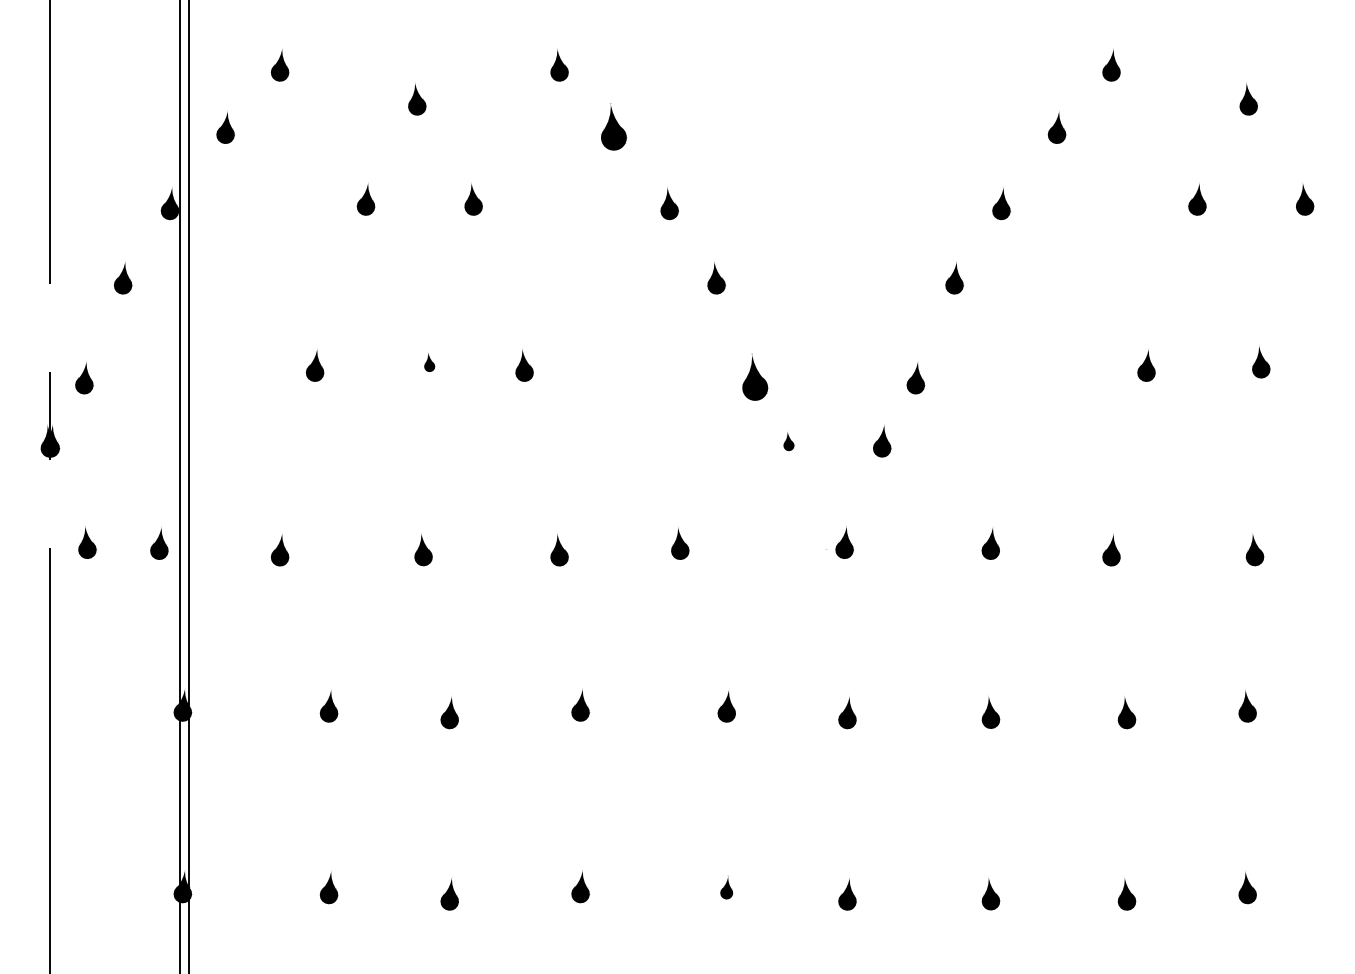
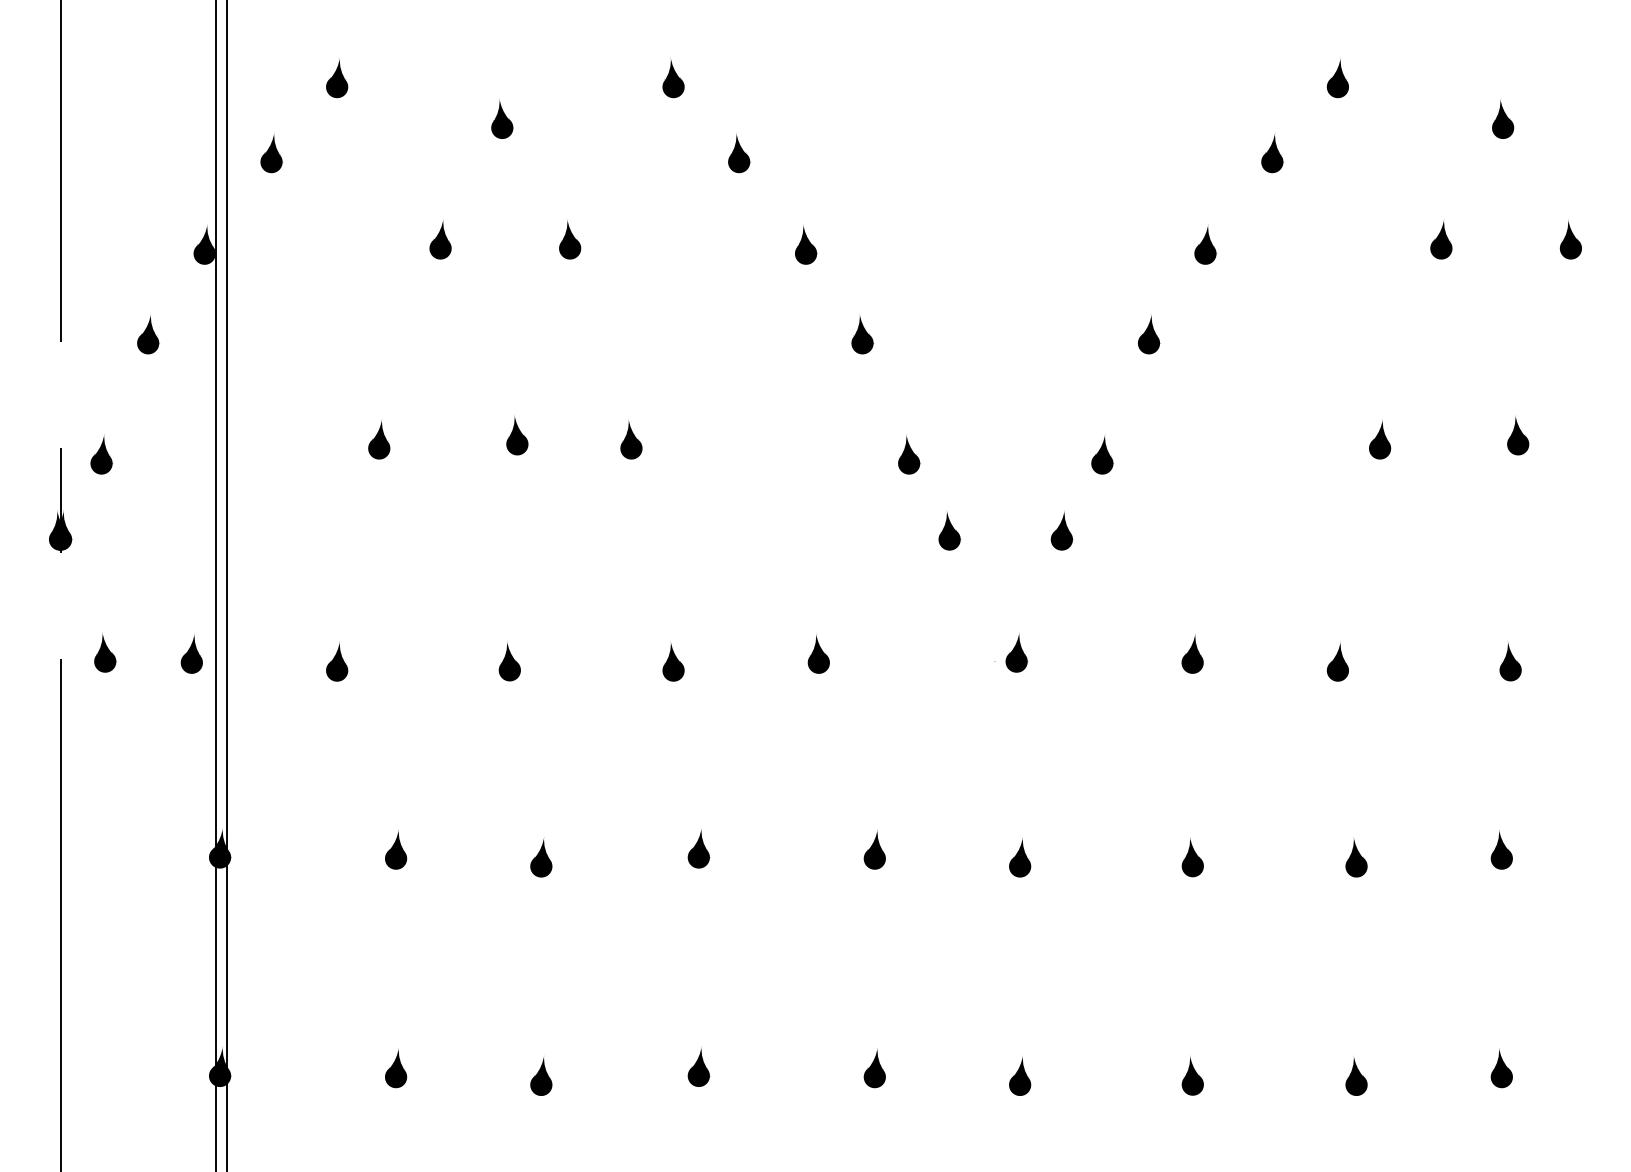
part: (614, 127) -> (739, 153), size x0.71
part: (429, 362) -> (516, 436), size x1.67
part: (755, 378) -> (909, 455), size x0.71
part: (788, 441) -> (949, 531), size x1.67
part: (726, 888) -> (874, 1069), size x1.43

